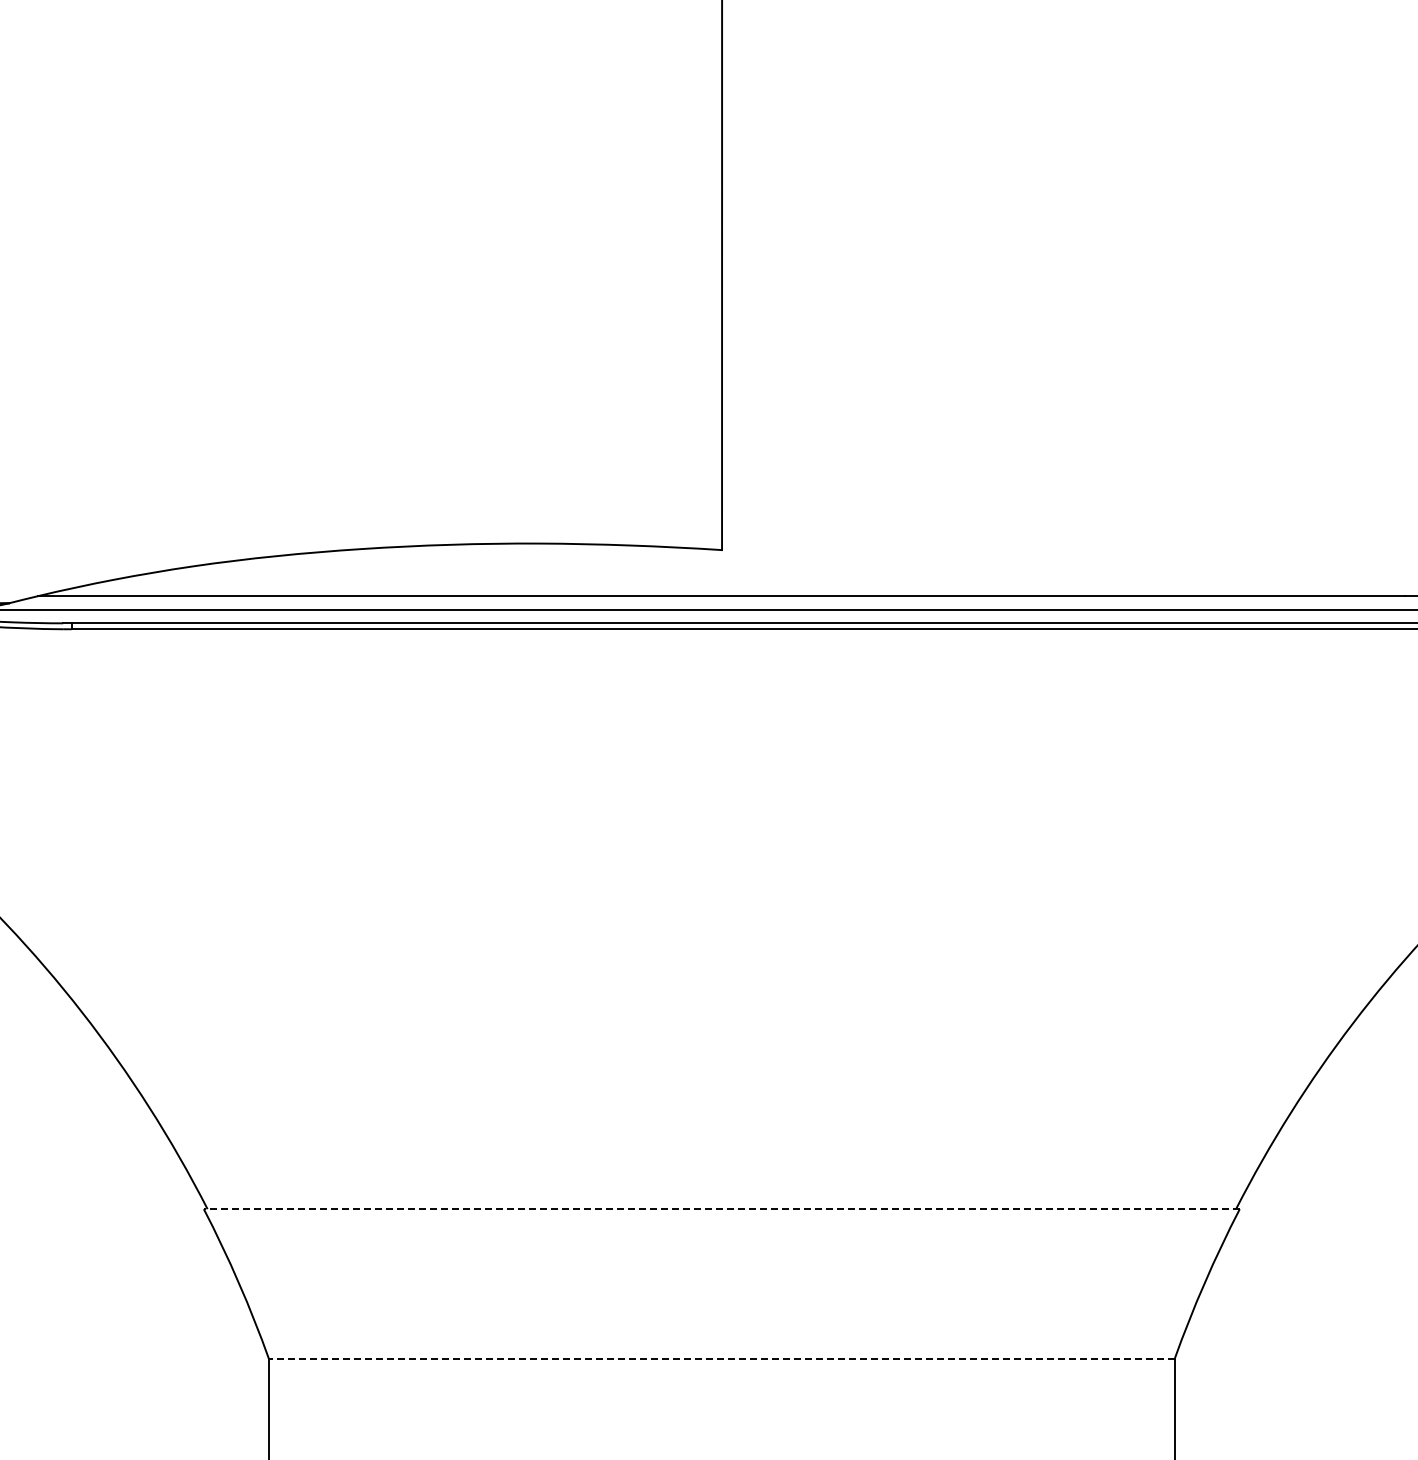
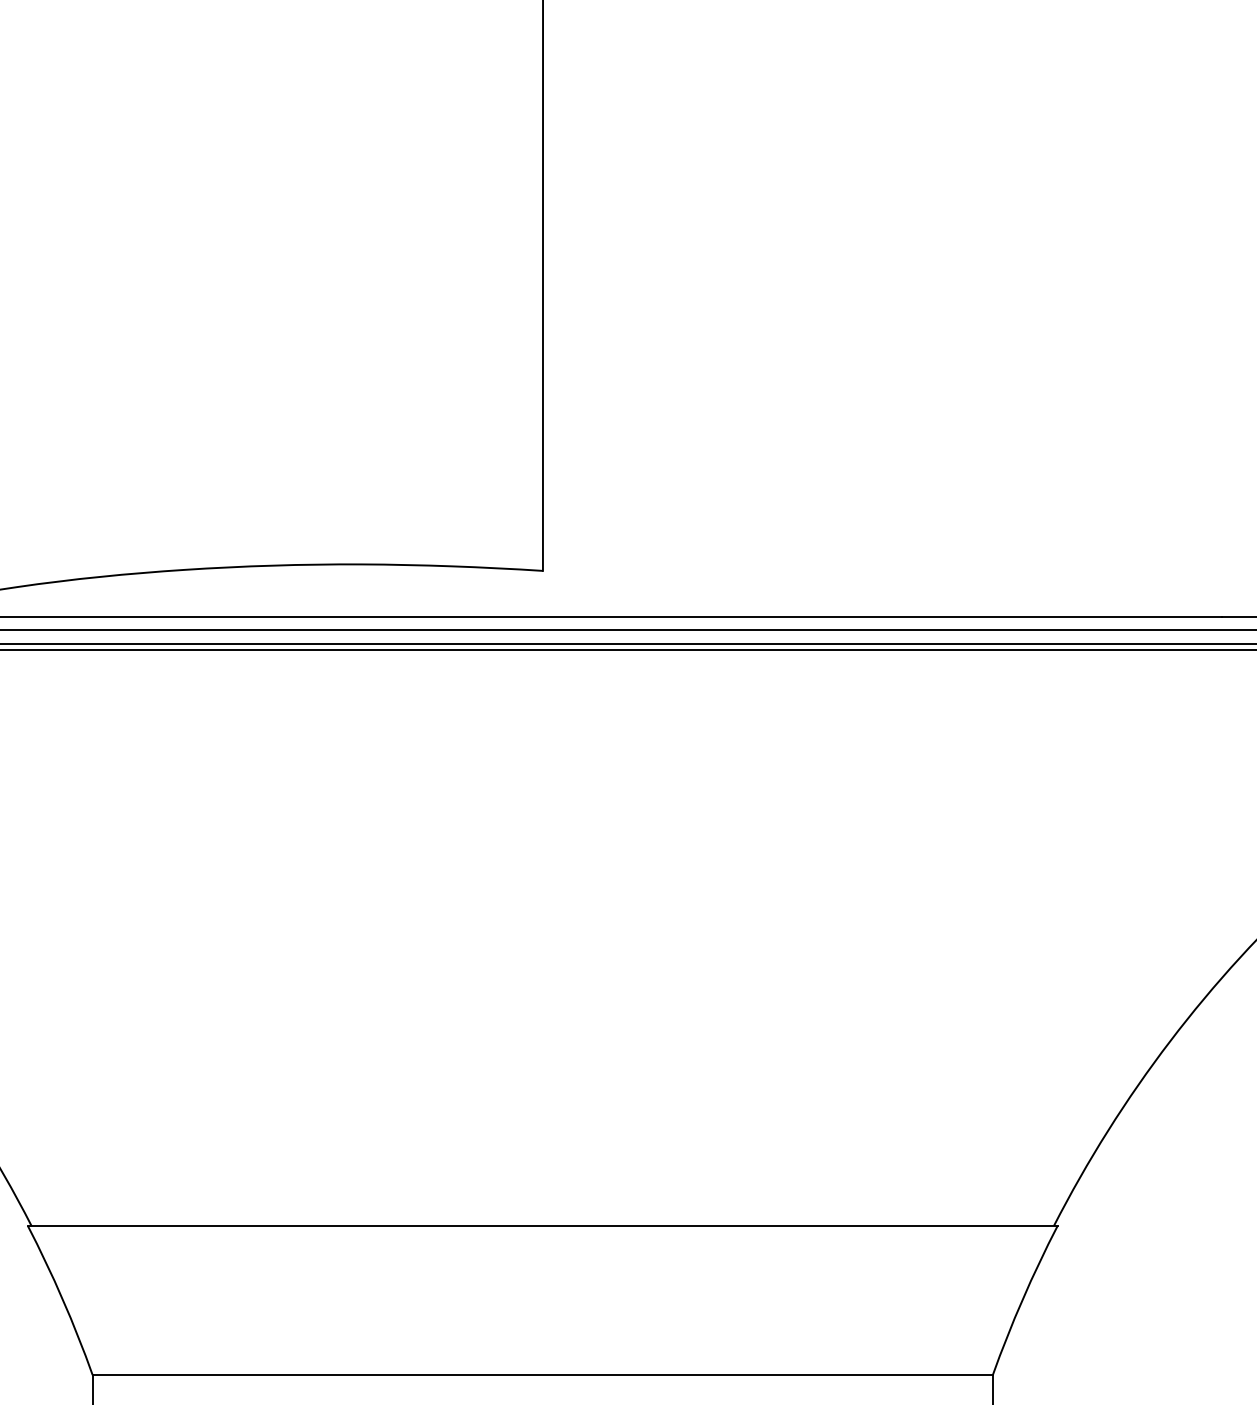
line: (721, 1209) -> (542, 1226), dashed -> solid
line: (721, 1359) -> (542, 1375), dashed -> solid

